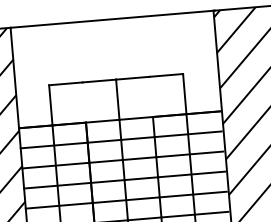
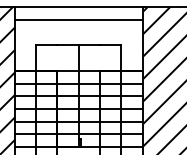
line: (112, 38) -> (78, 19), added

